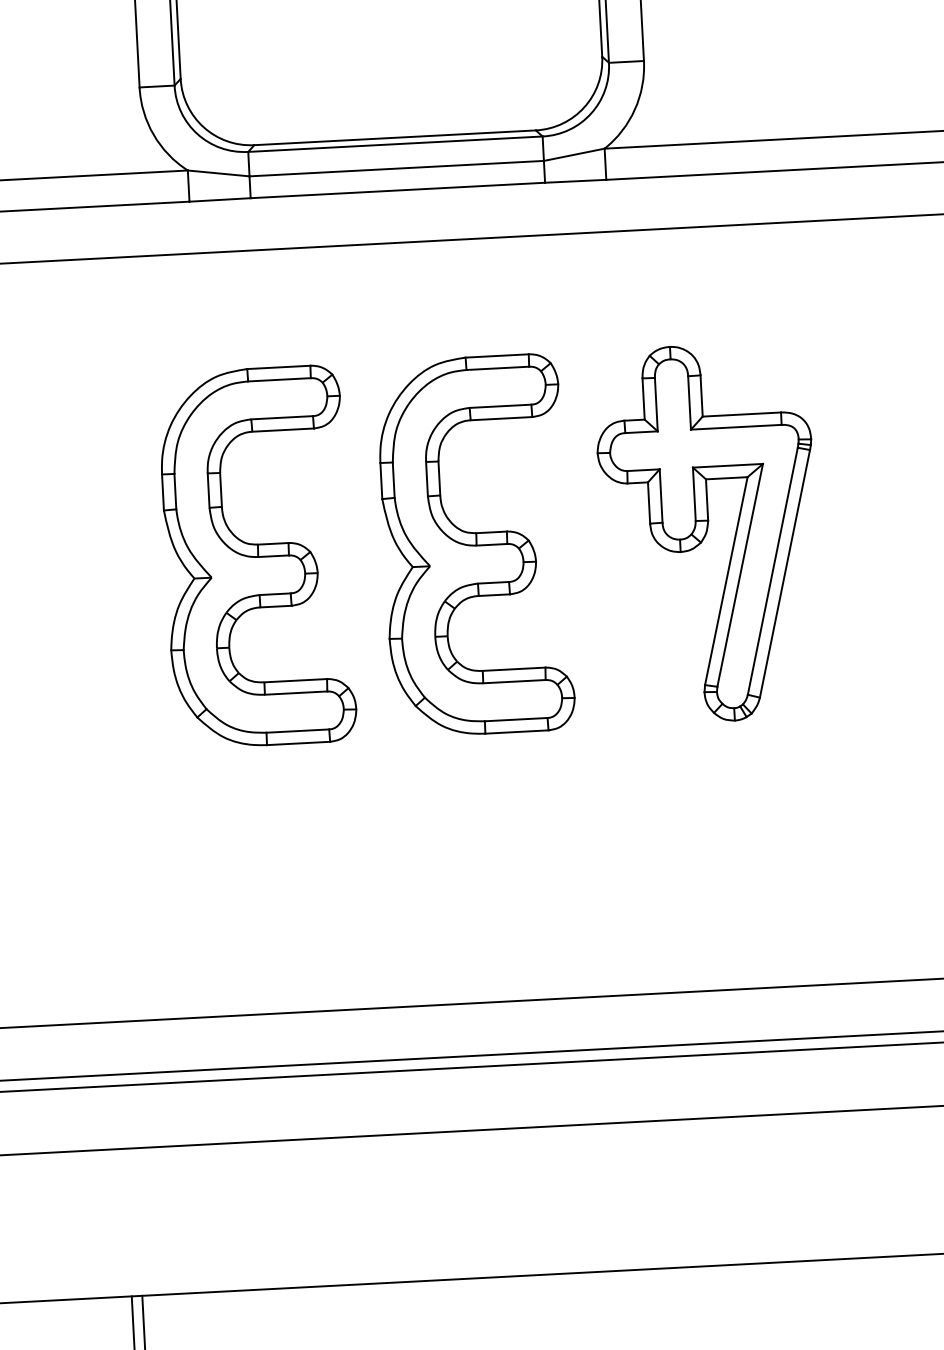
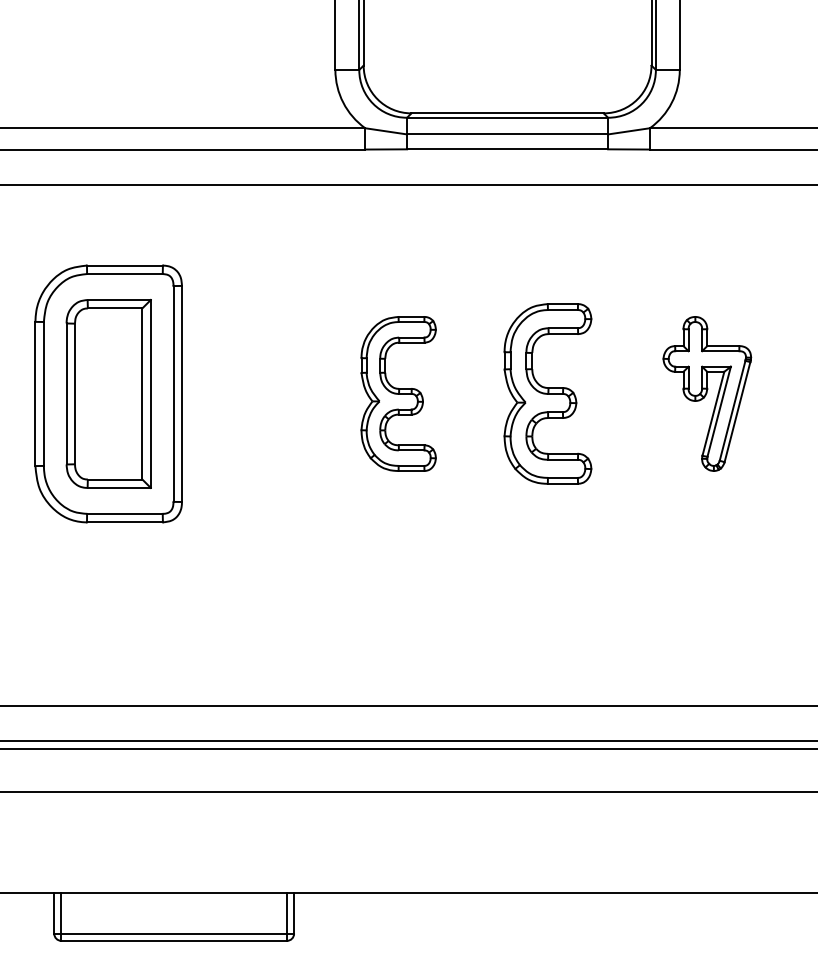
part: (709, 532) -> (707, 393), size x0.6
part: (475, 544) -> (547, 393), size x0.7
part: (256, 556) -> (398, 393), size x0.6

